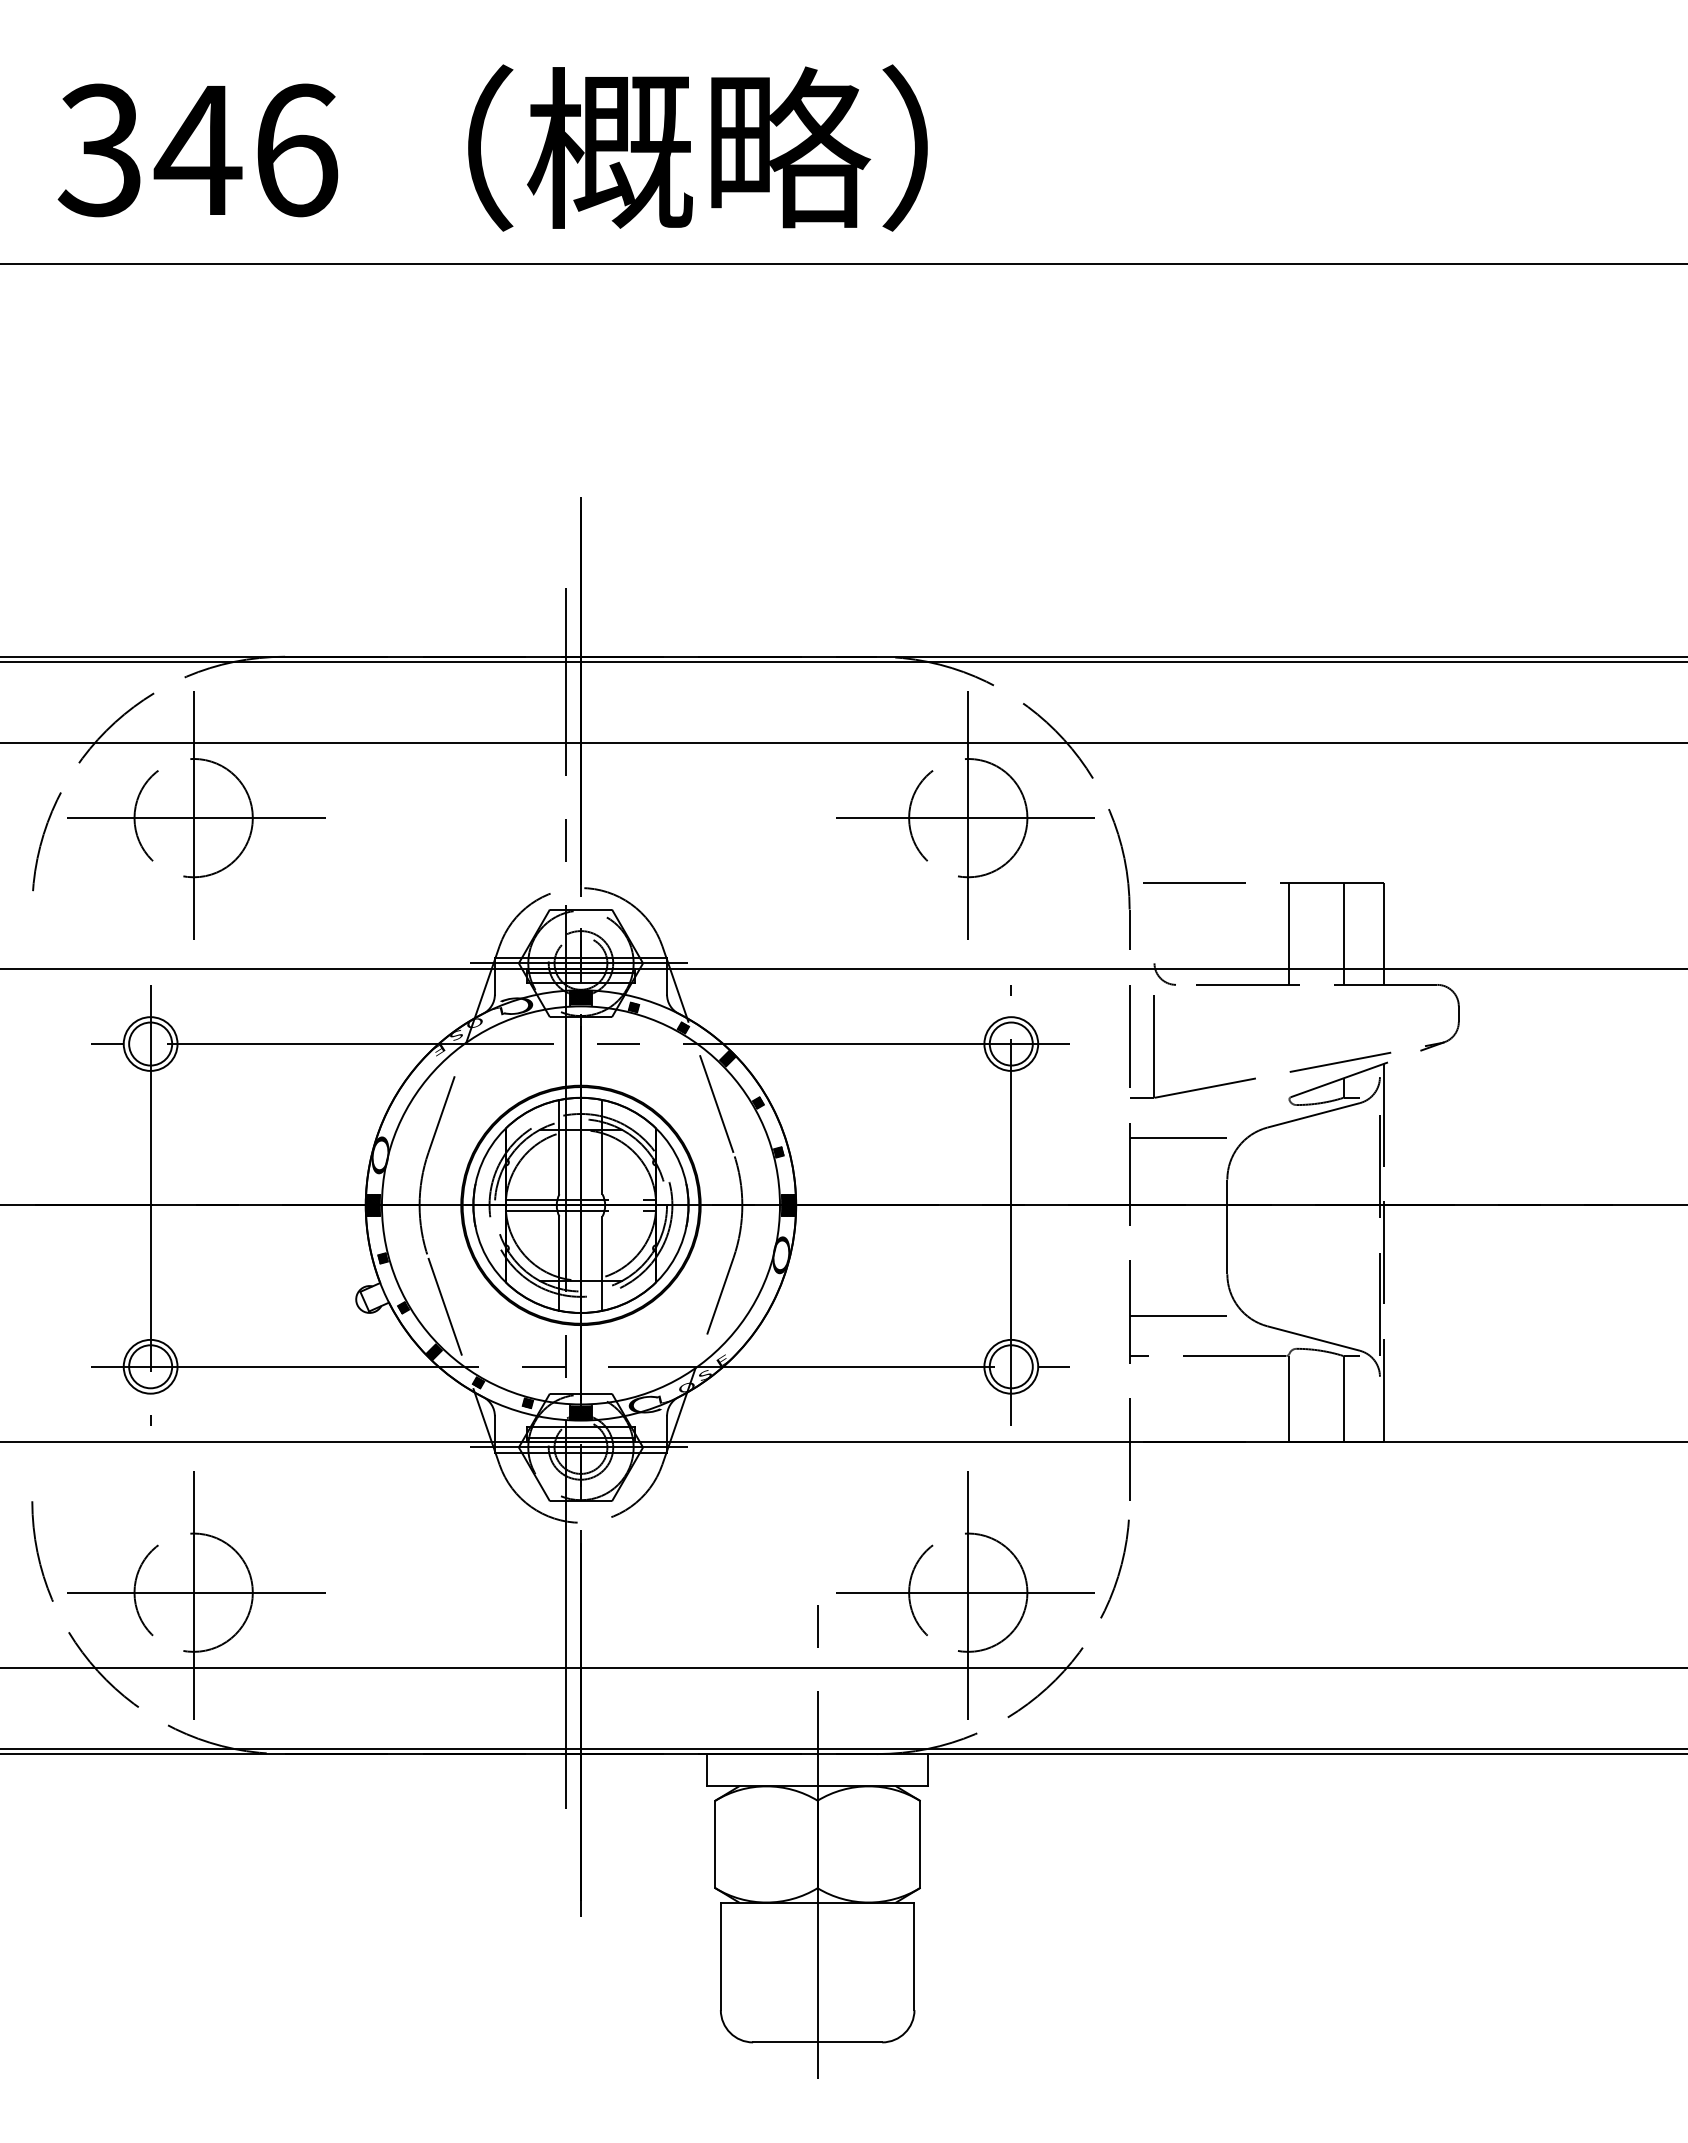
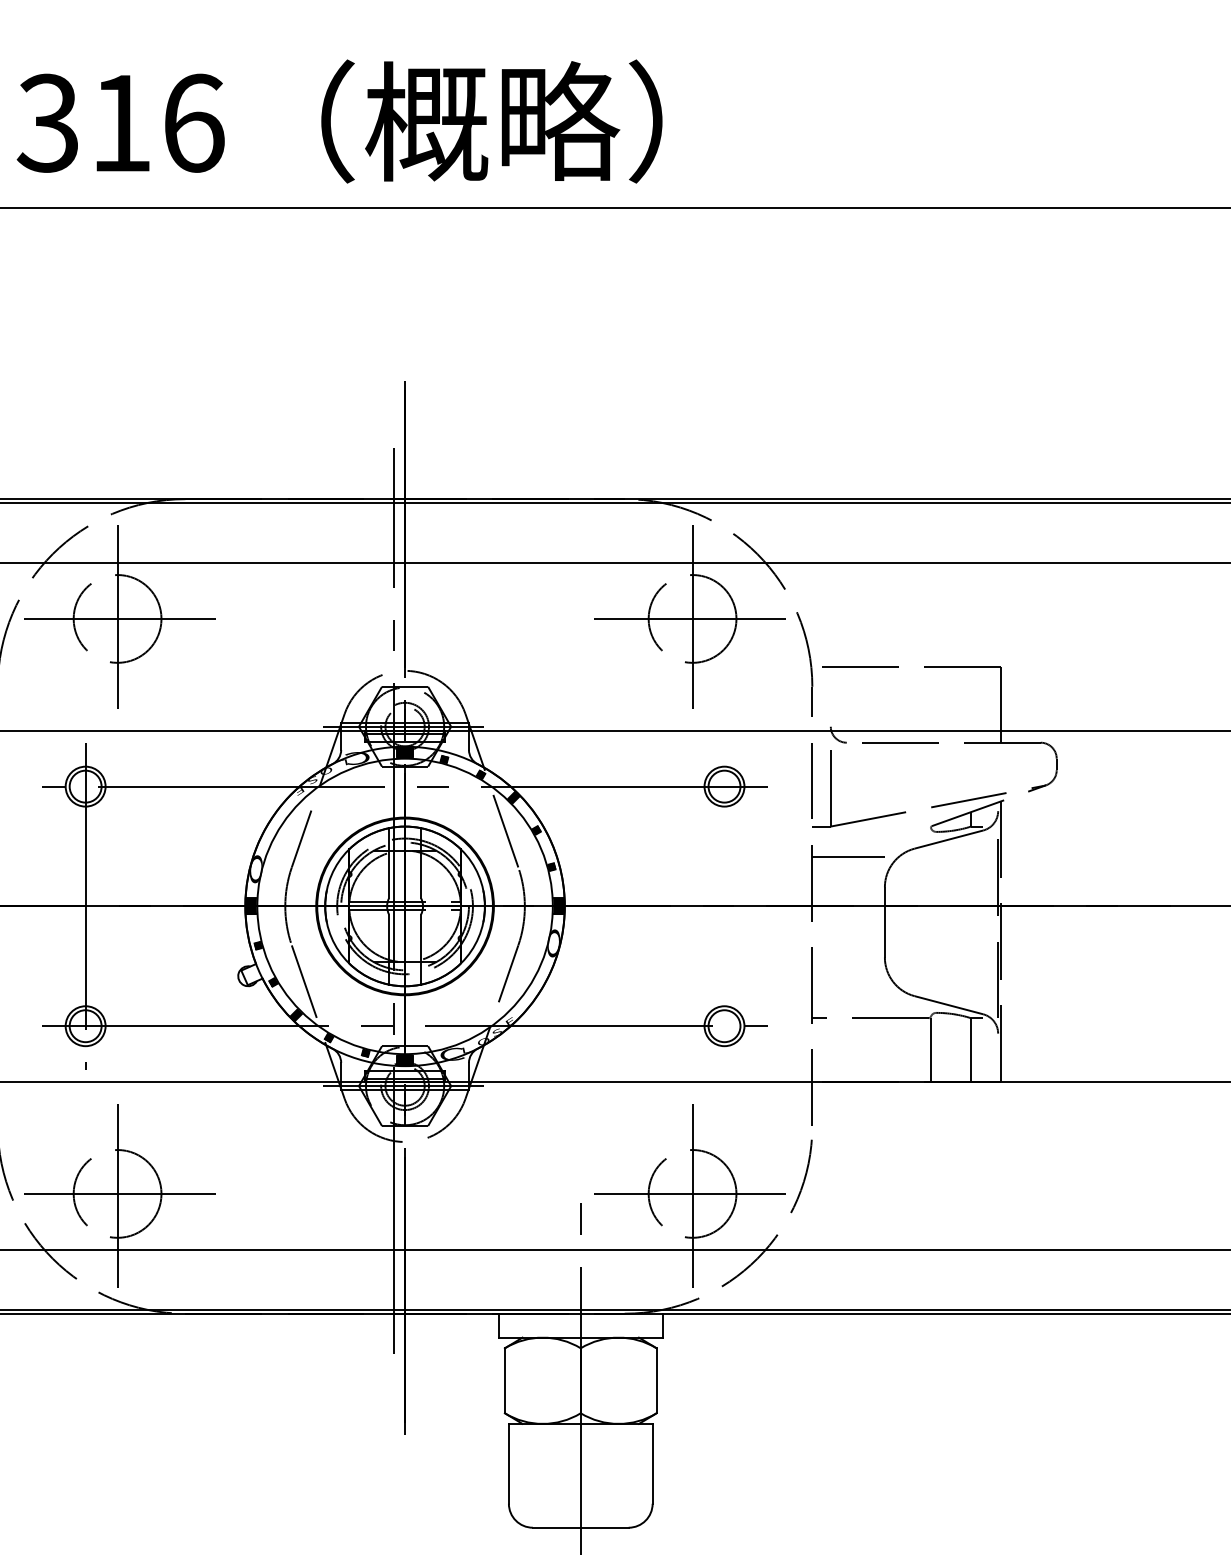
text: (197, 150) -> (120, 123), 346 -> 316
line: (1289, 933) -> (931, 704), removed
line: (1343, 933) -> (971, 704), removed
line: (1011, 1204) -> (724, 905), removed
line: (1178, 1315) -> (848, 988), removed

